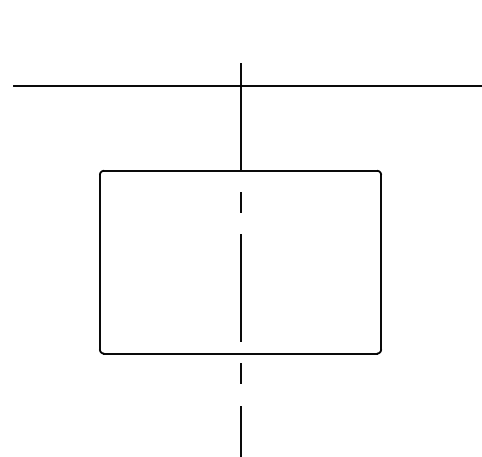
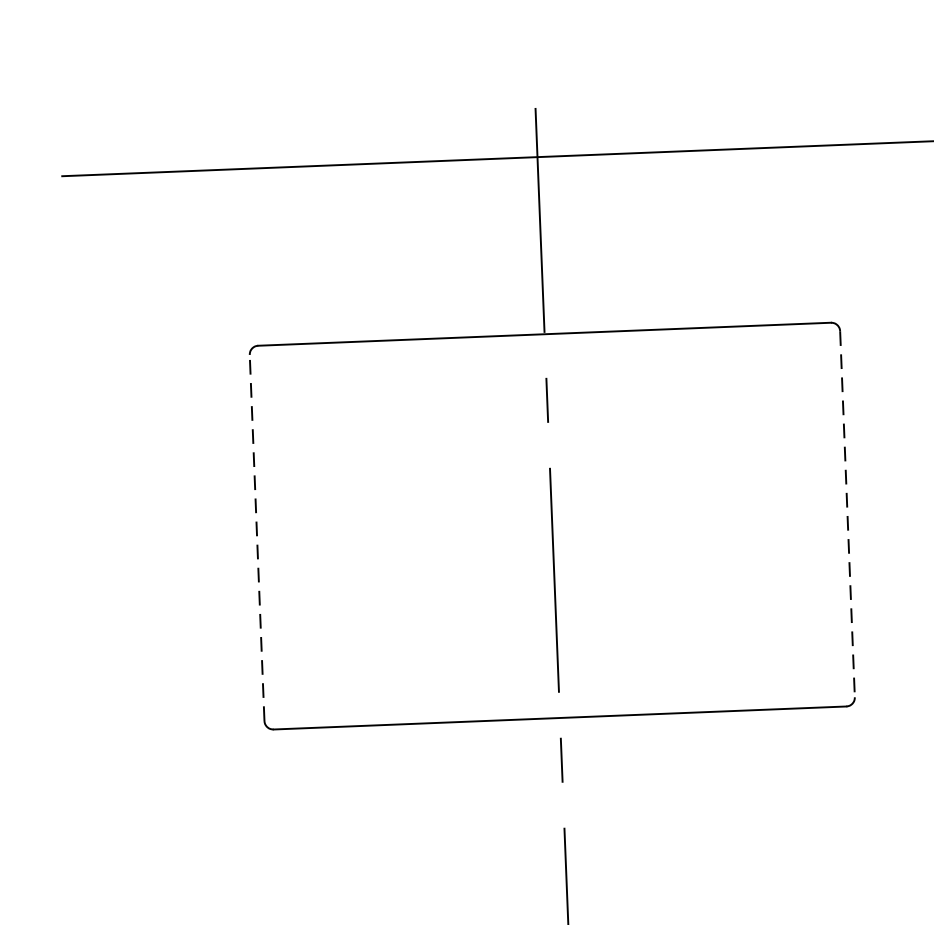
line: (99, 261) -> (256, 536), solid -> dashed
line: (381, 262) -> (848, 514), solid -> dashed

